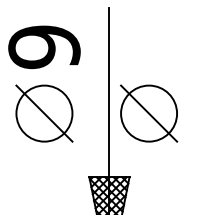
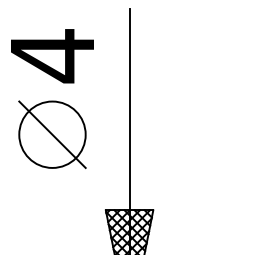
text: (44, 47) -> (52, 56), 9 -> 4
part: (149, 113) -> (176, 134), removed

